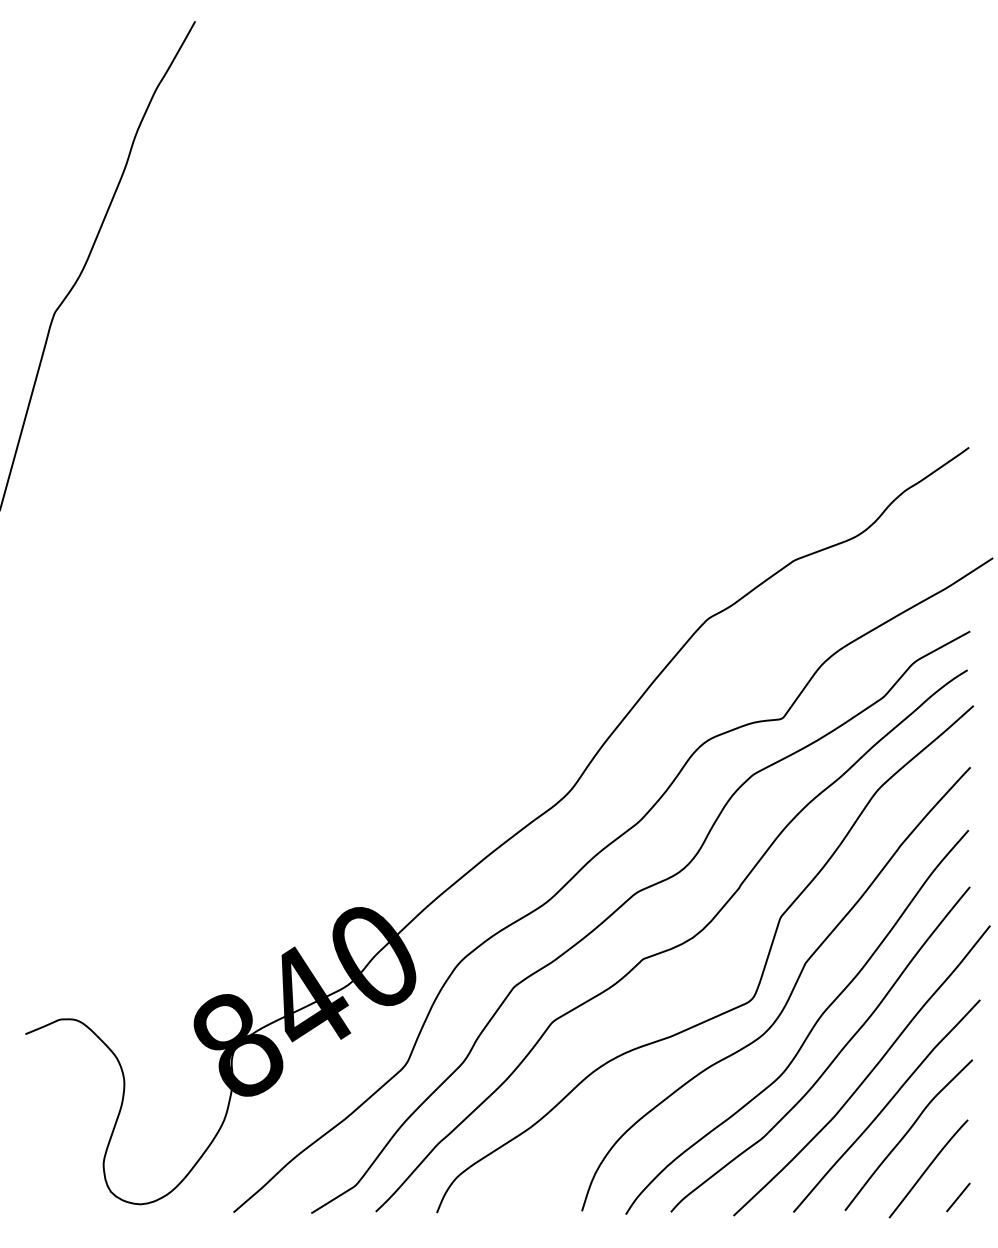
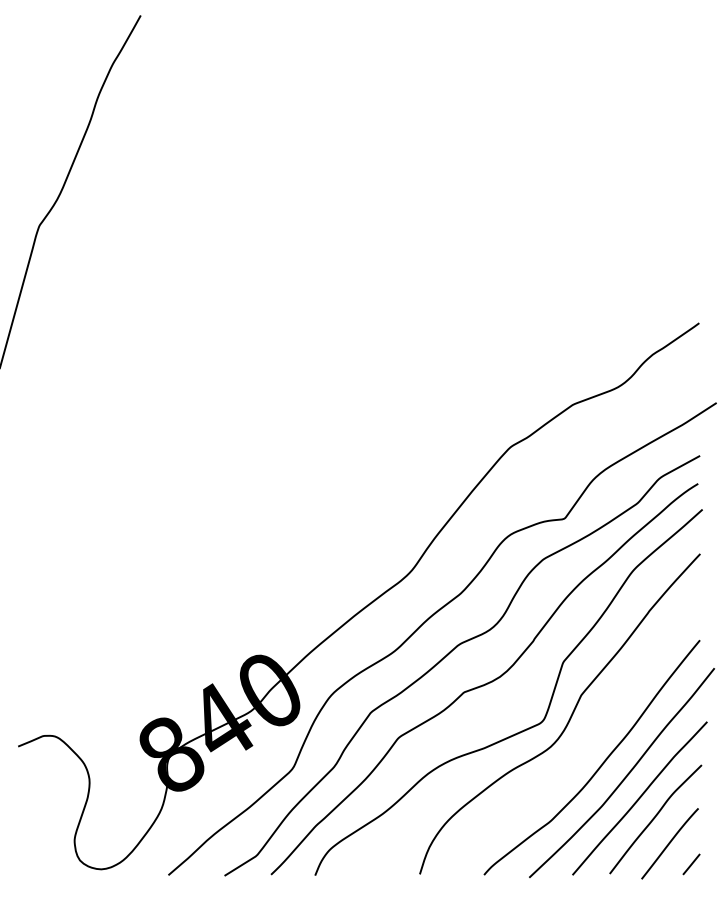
curve: (811, 1027) -> (585, 741), removed

